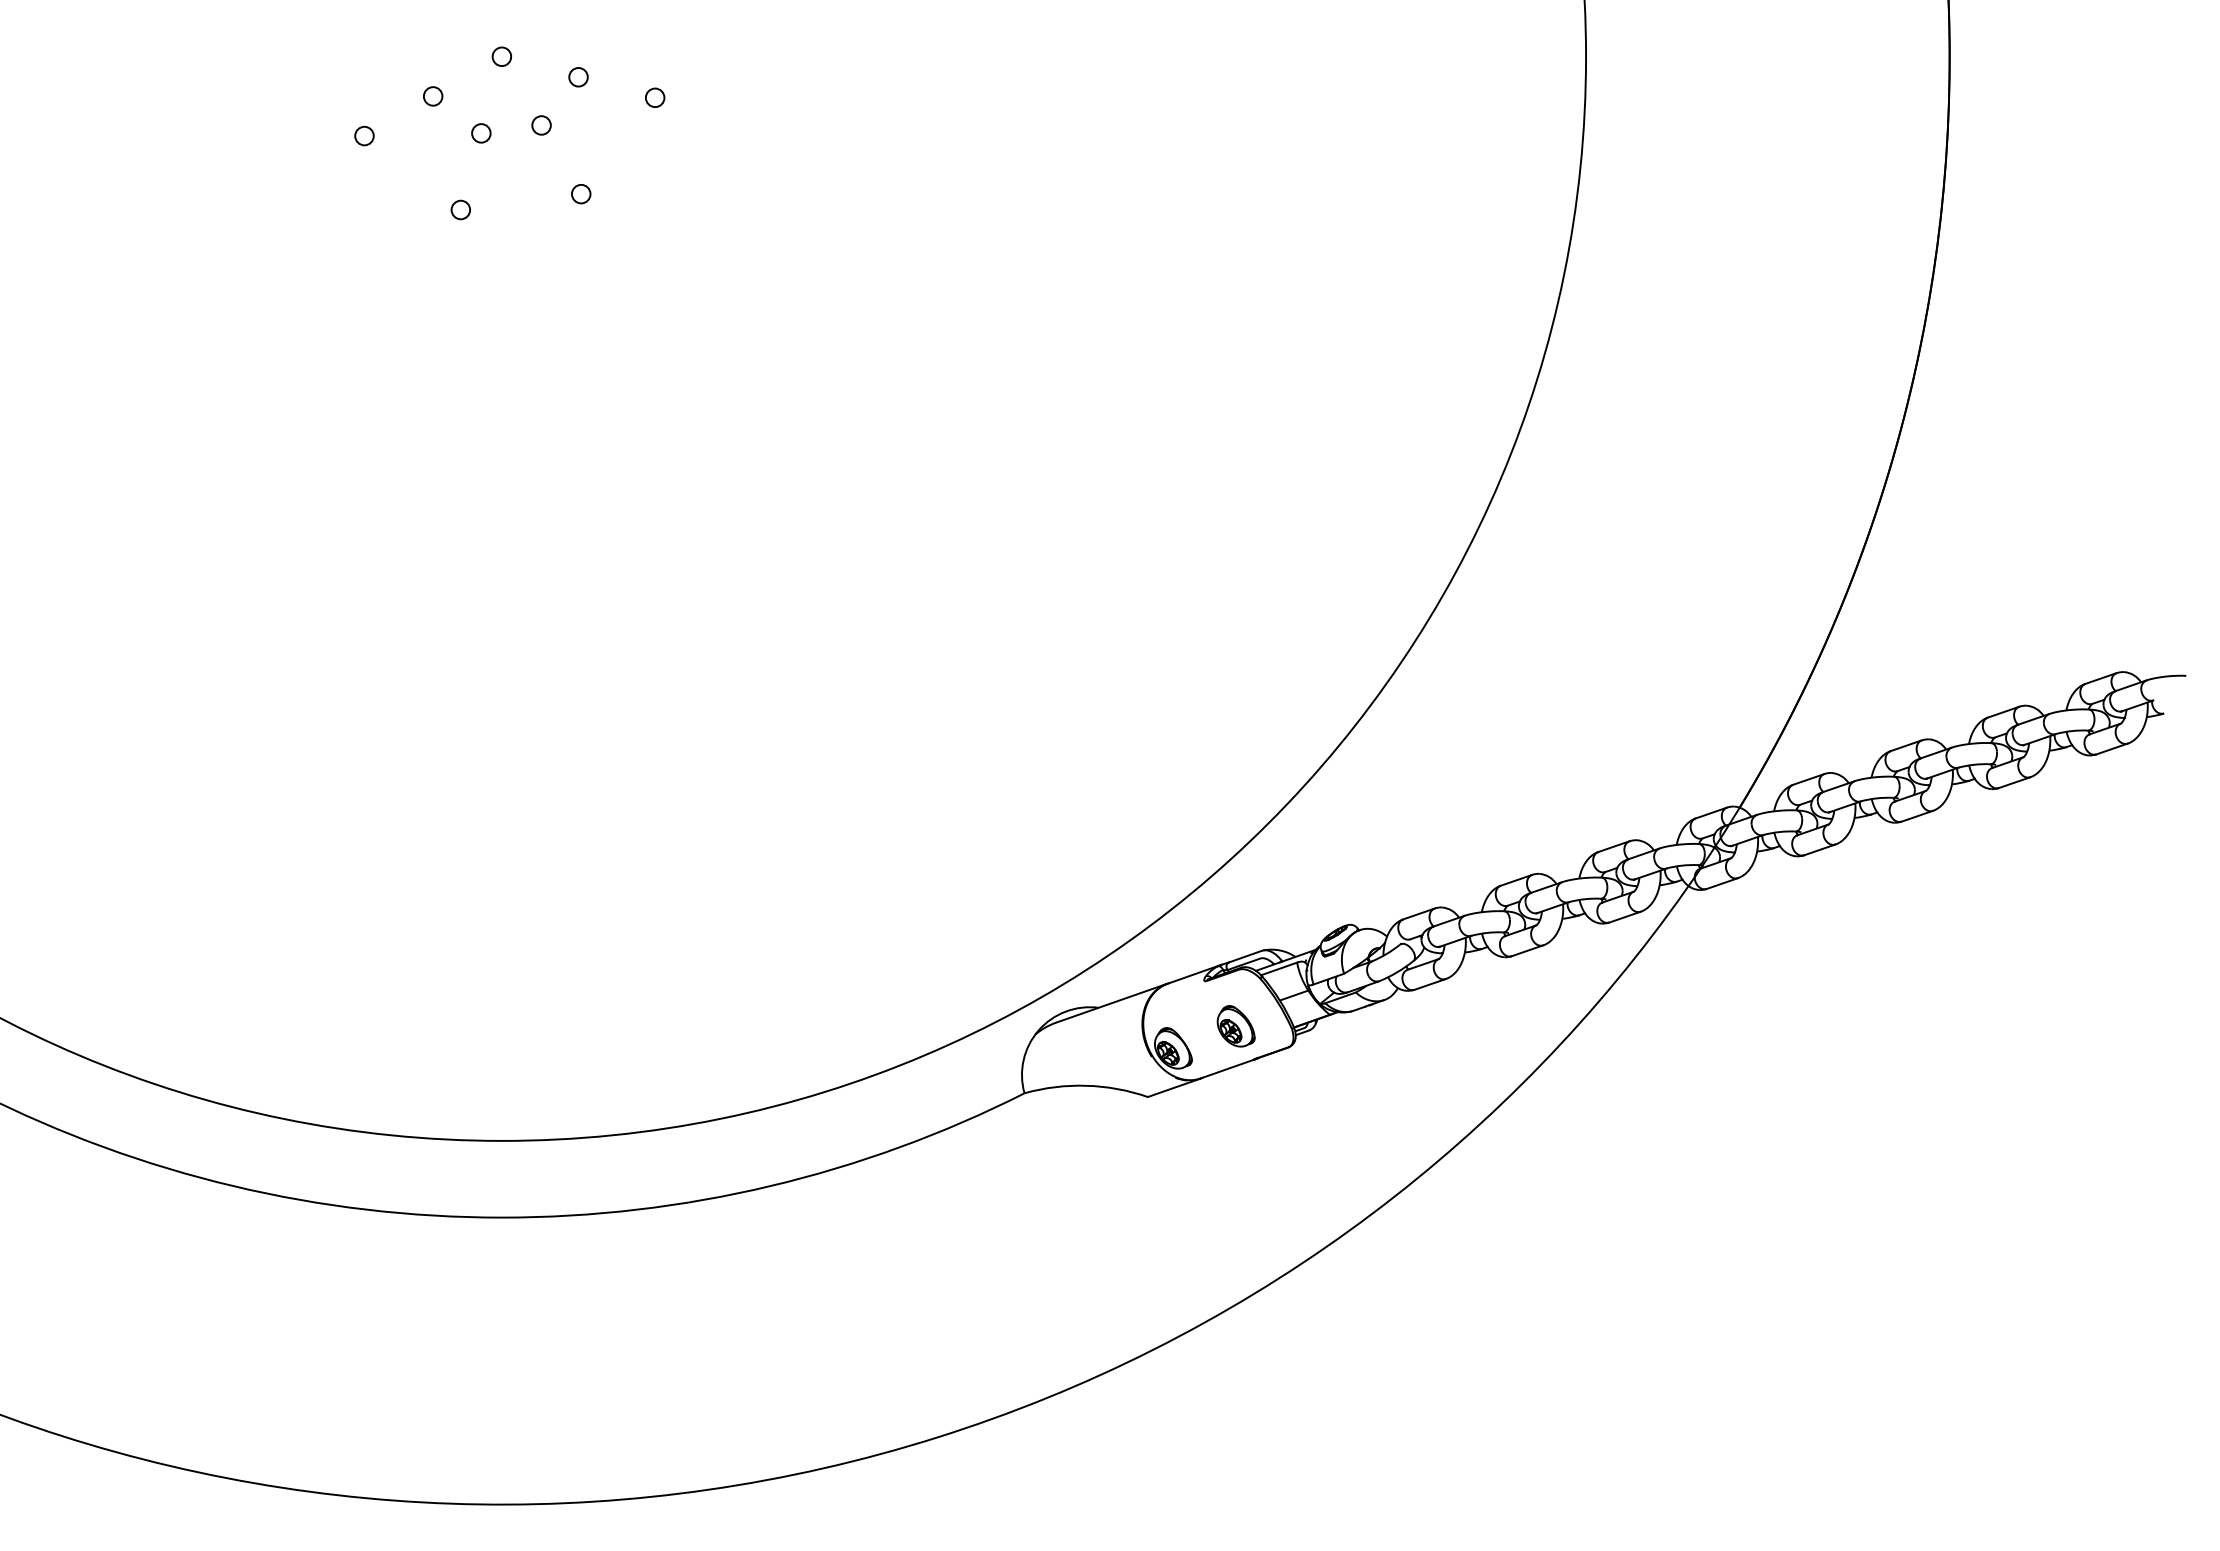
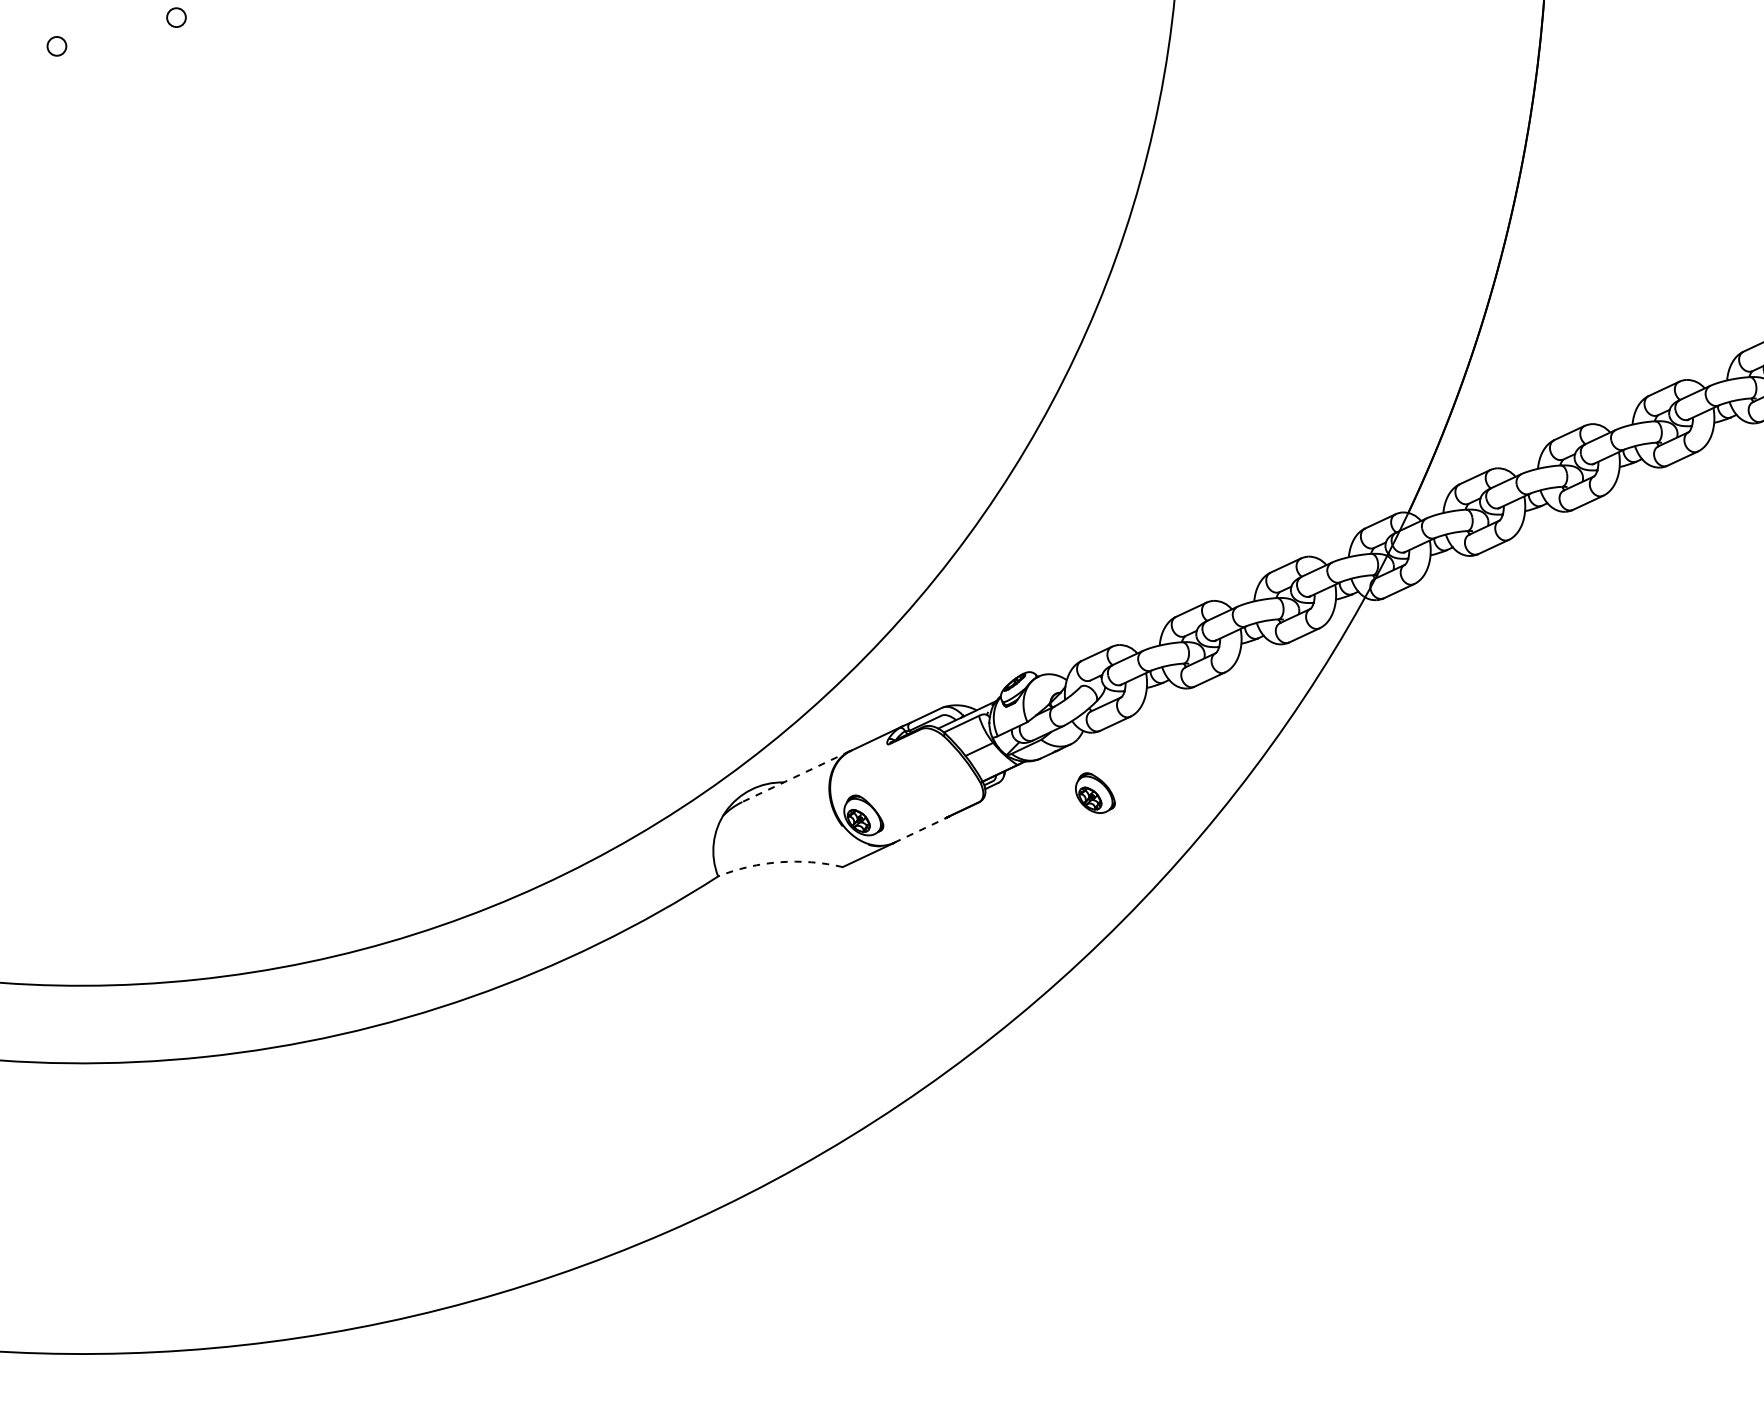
line: (1111, 1003) -> (796, 776), solid -> dashed
part: (1235, 1026) -> (1094, 793), moved
line: (1227, 1068) -> (920, 829), solid -> dashed
arc: (1086, 1085) -> (779, 861), solid -> dashed

